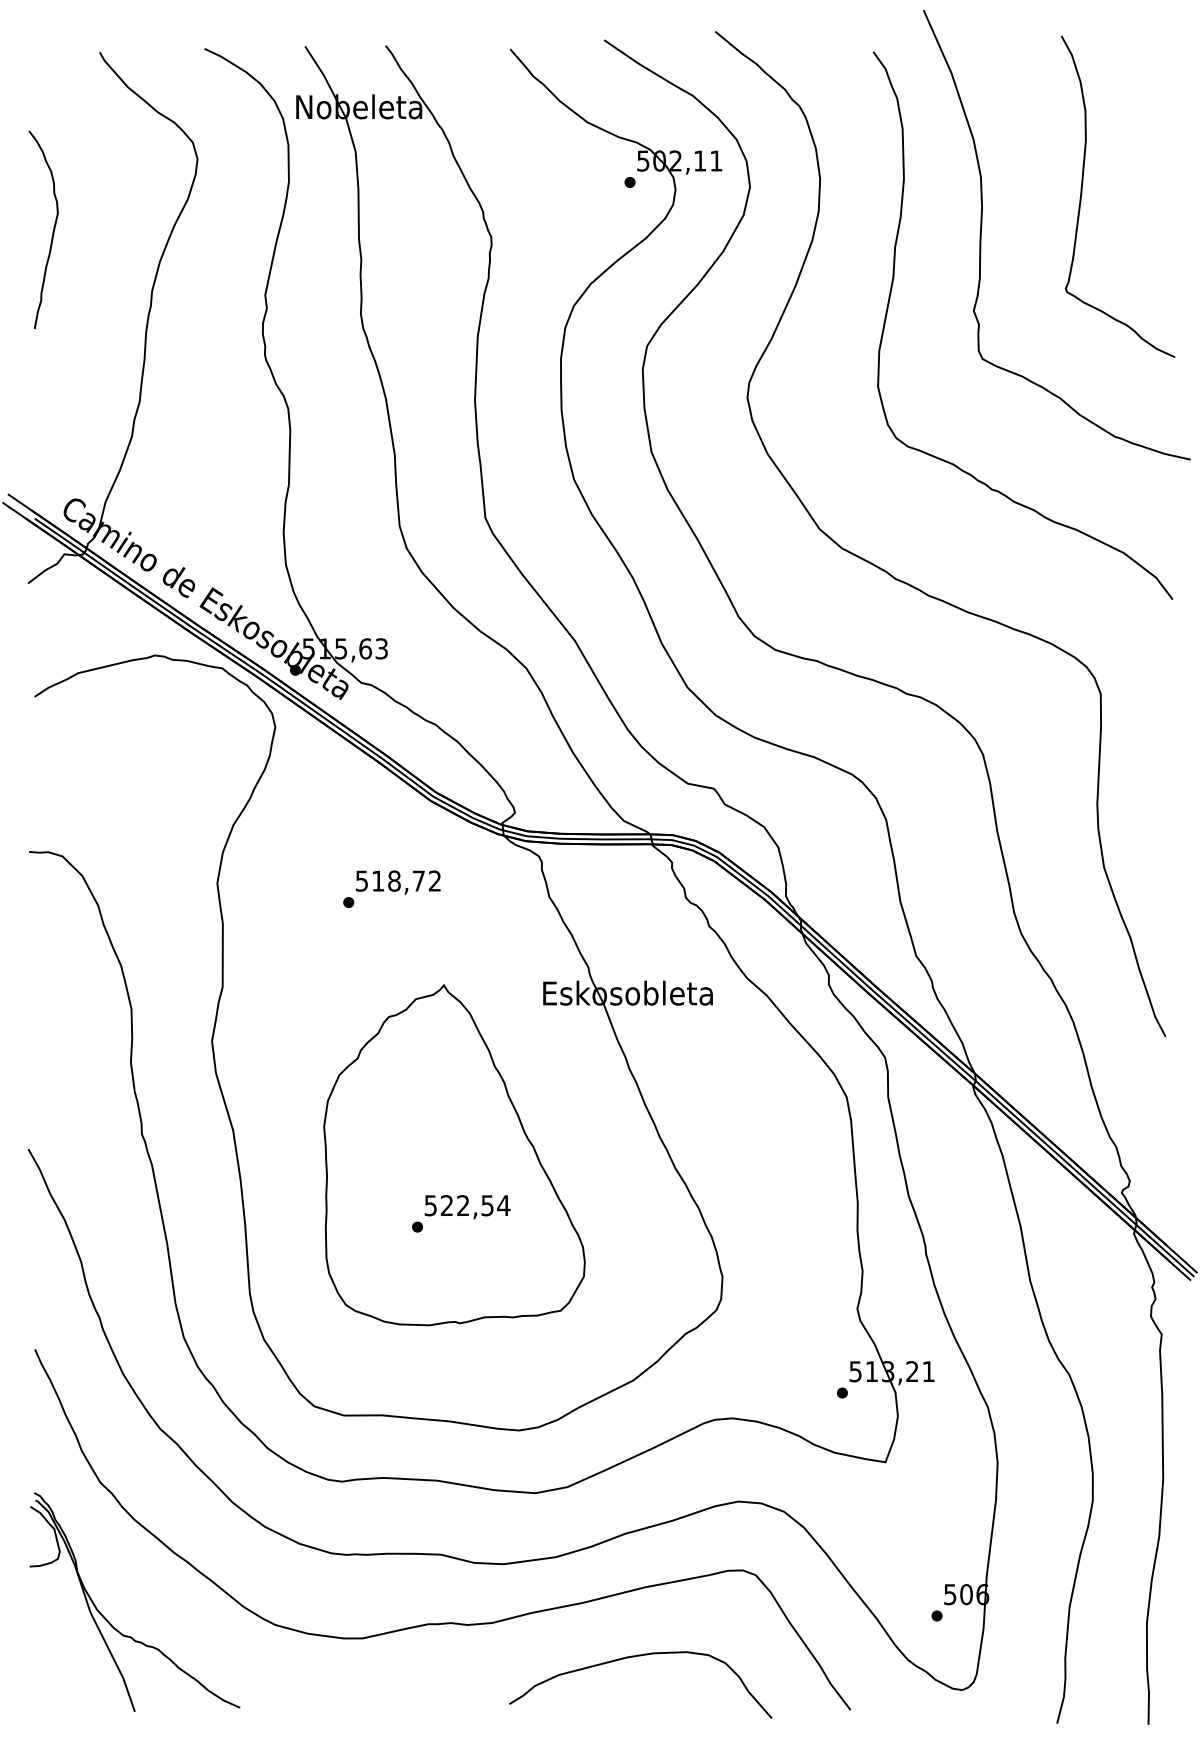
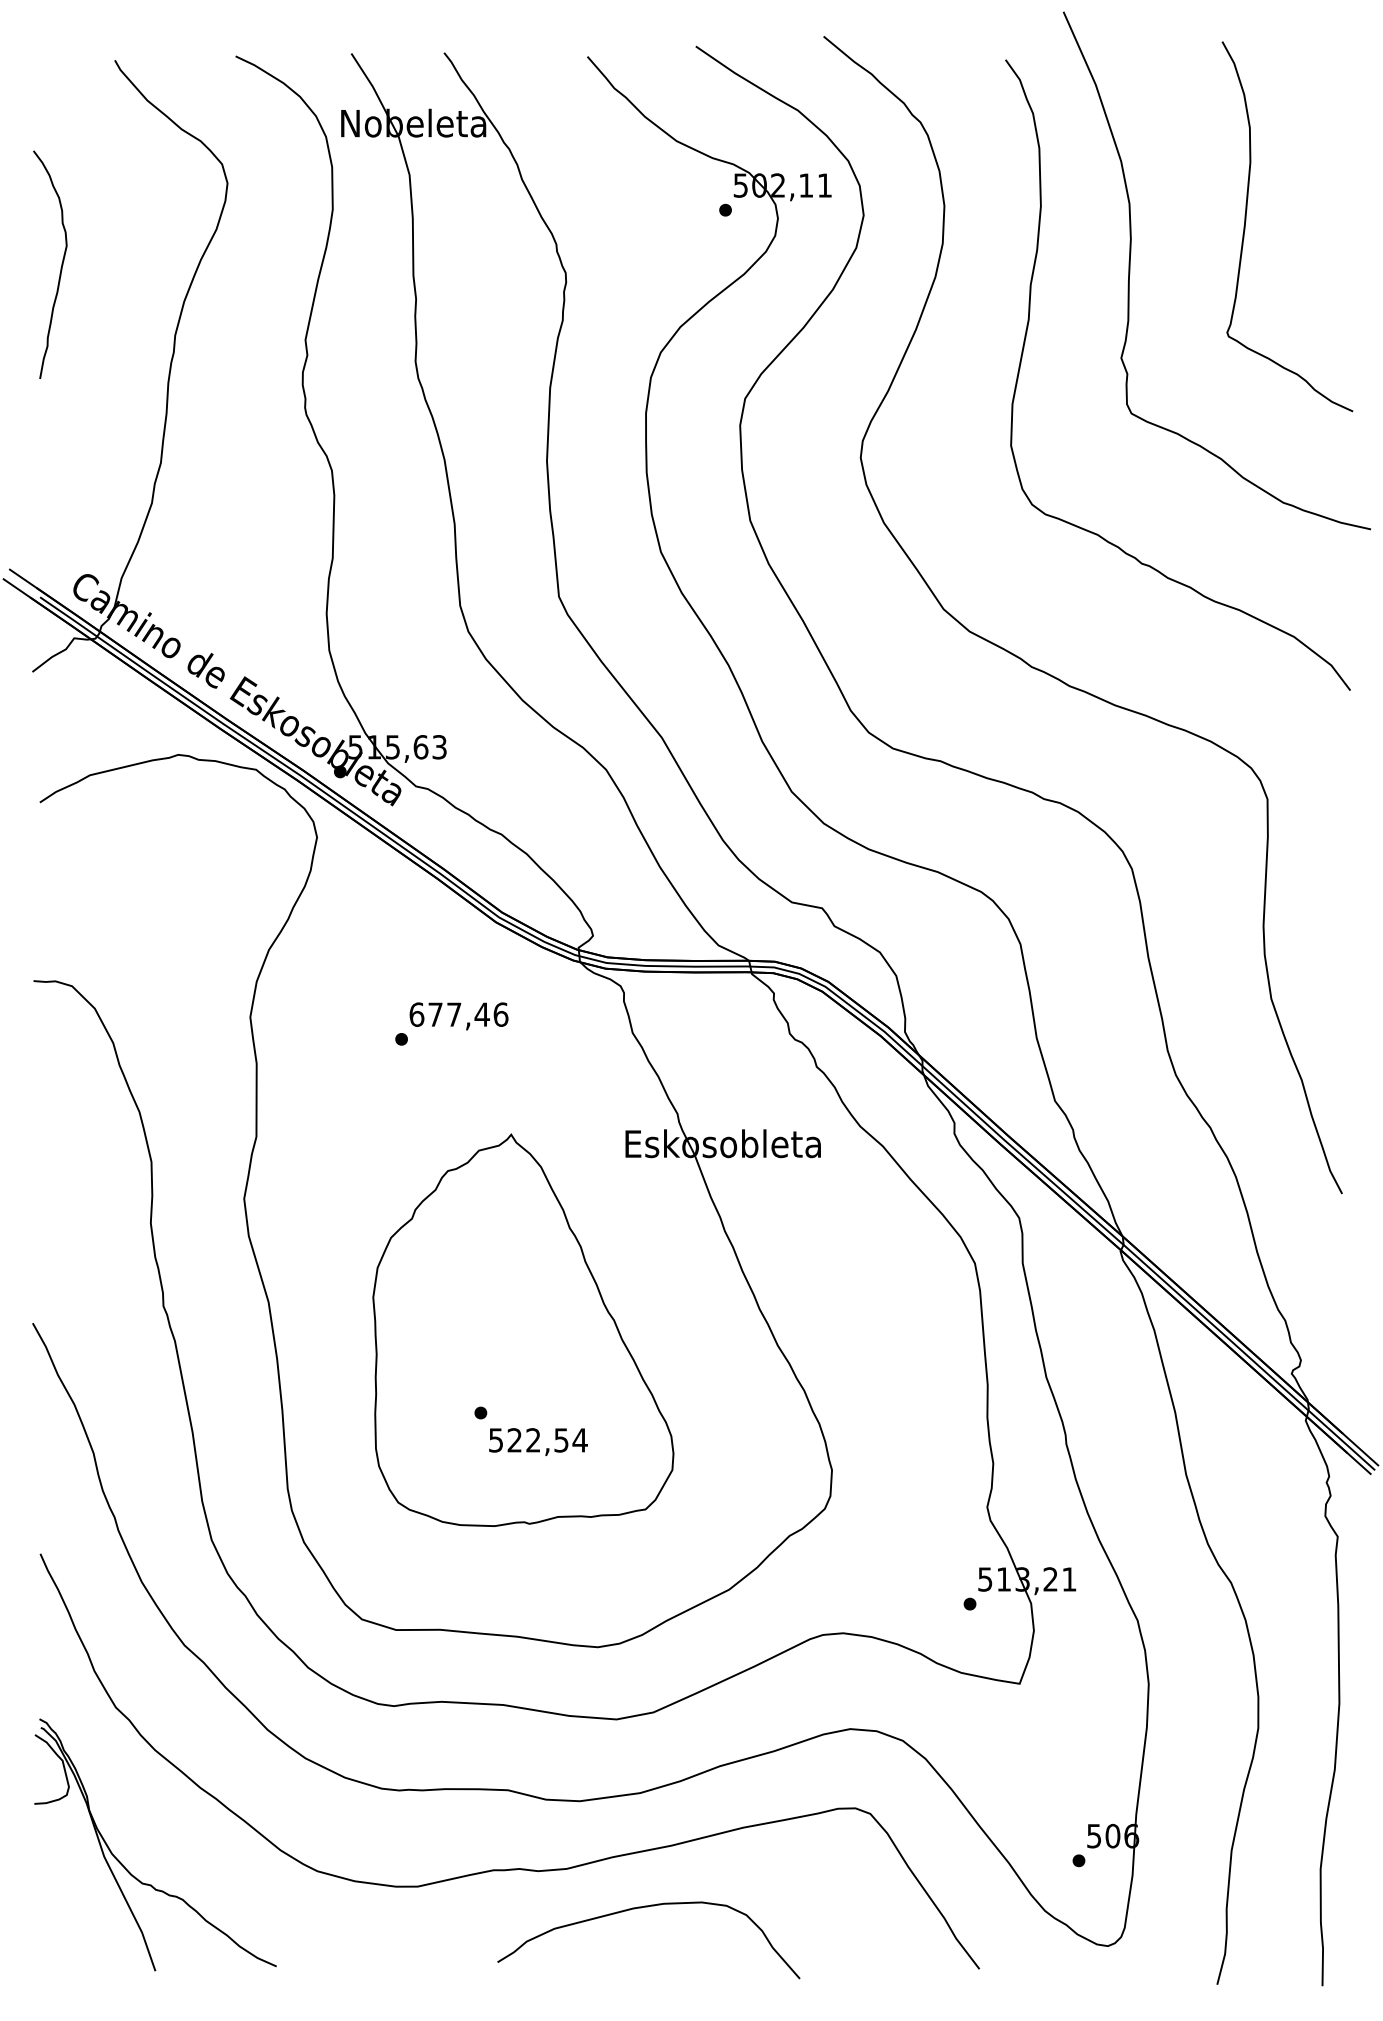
text: (398, 880) -> (458, 1014), 518,72 -> 677,46
text: (467, 1206) -> (538, 1441), moved
curve: (634, 1657) -> (641, 1908), moved

